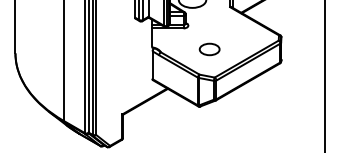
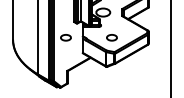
part: (118, 48) -> (65, 37), added

